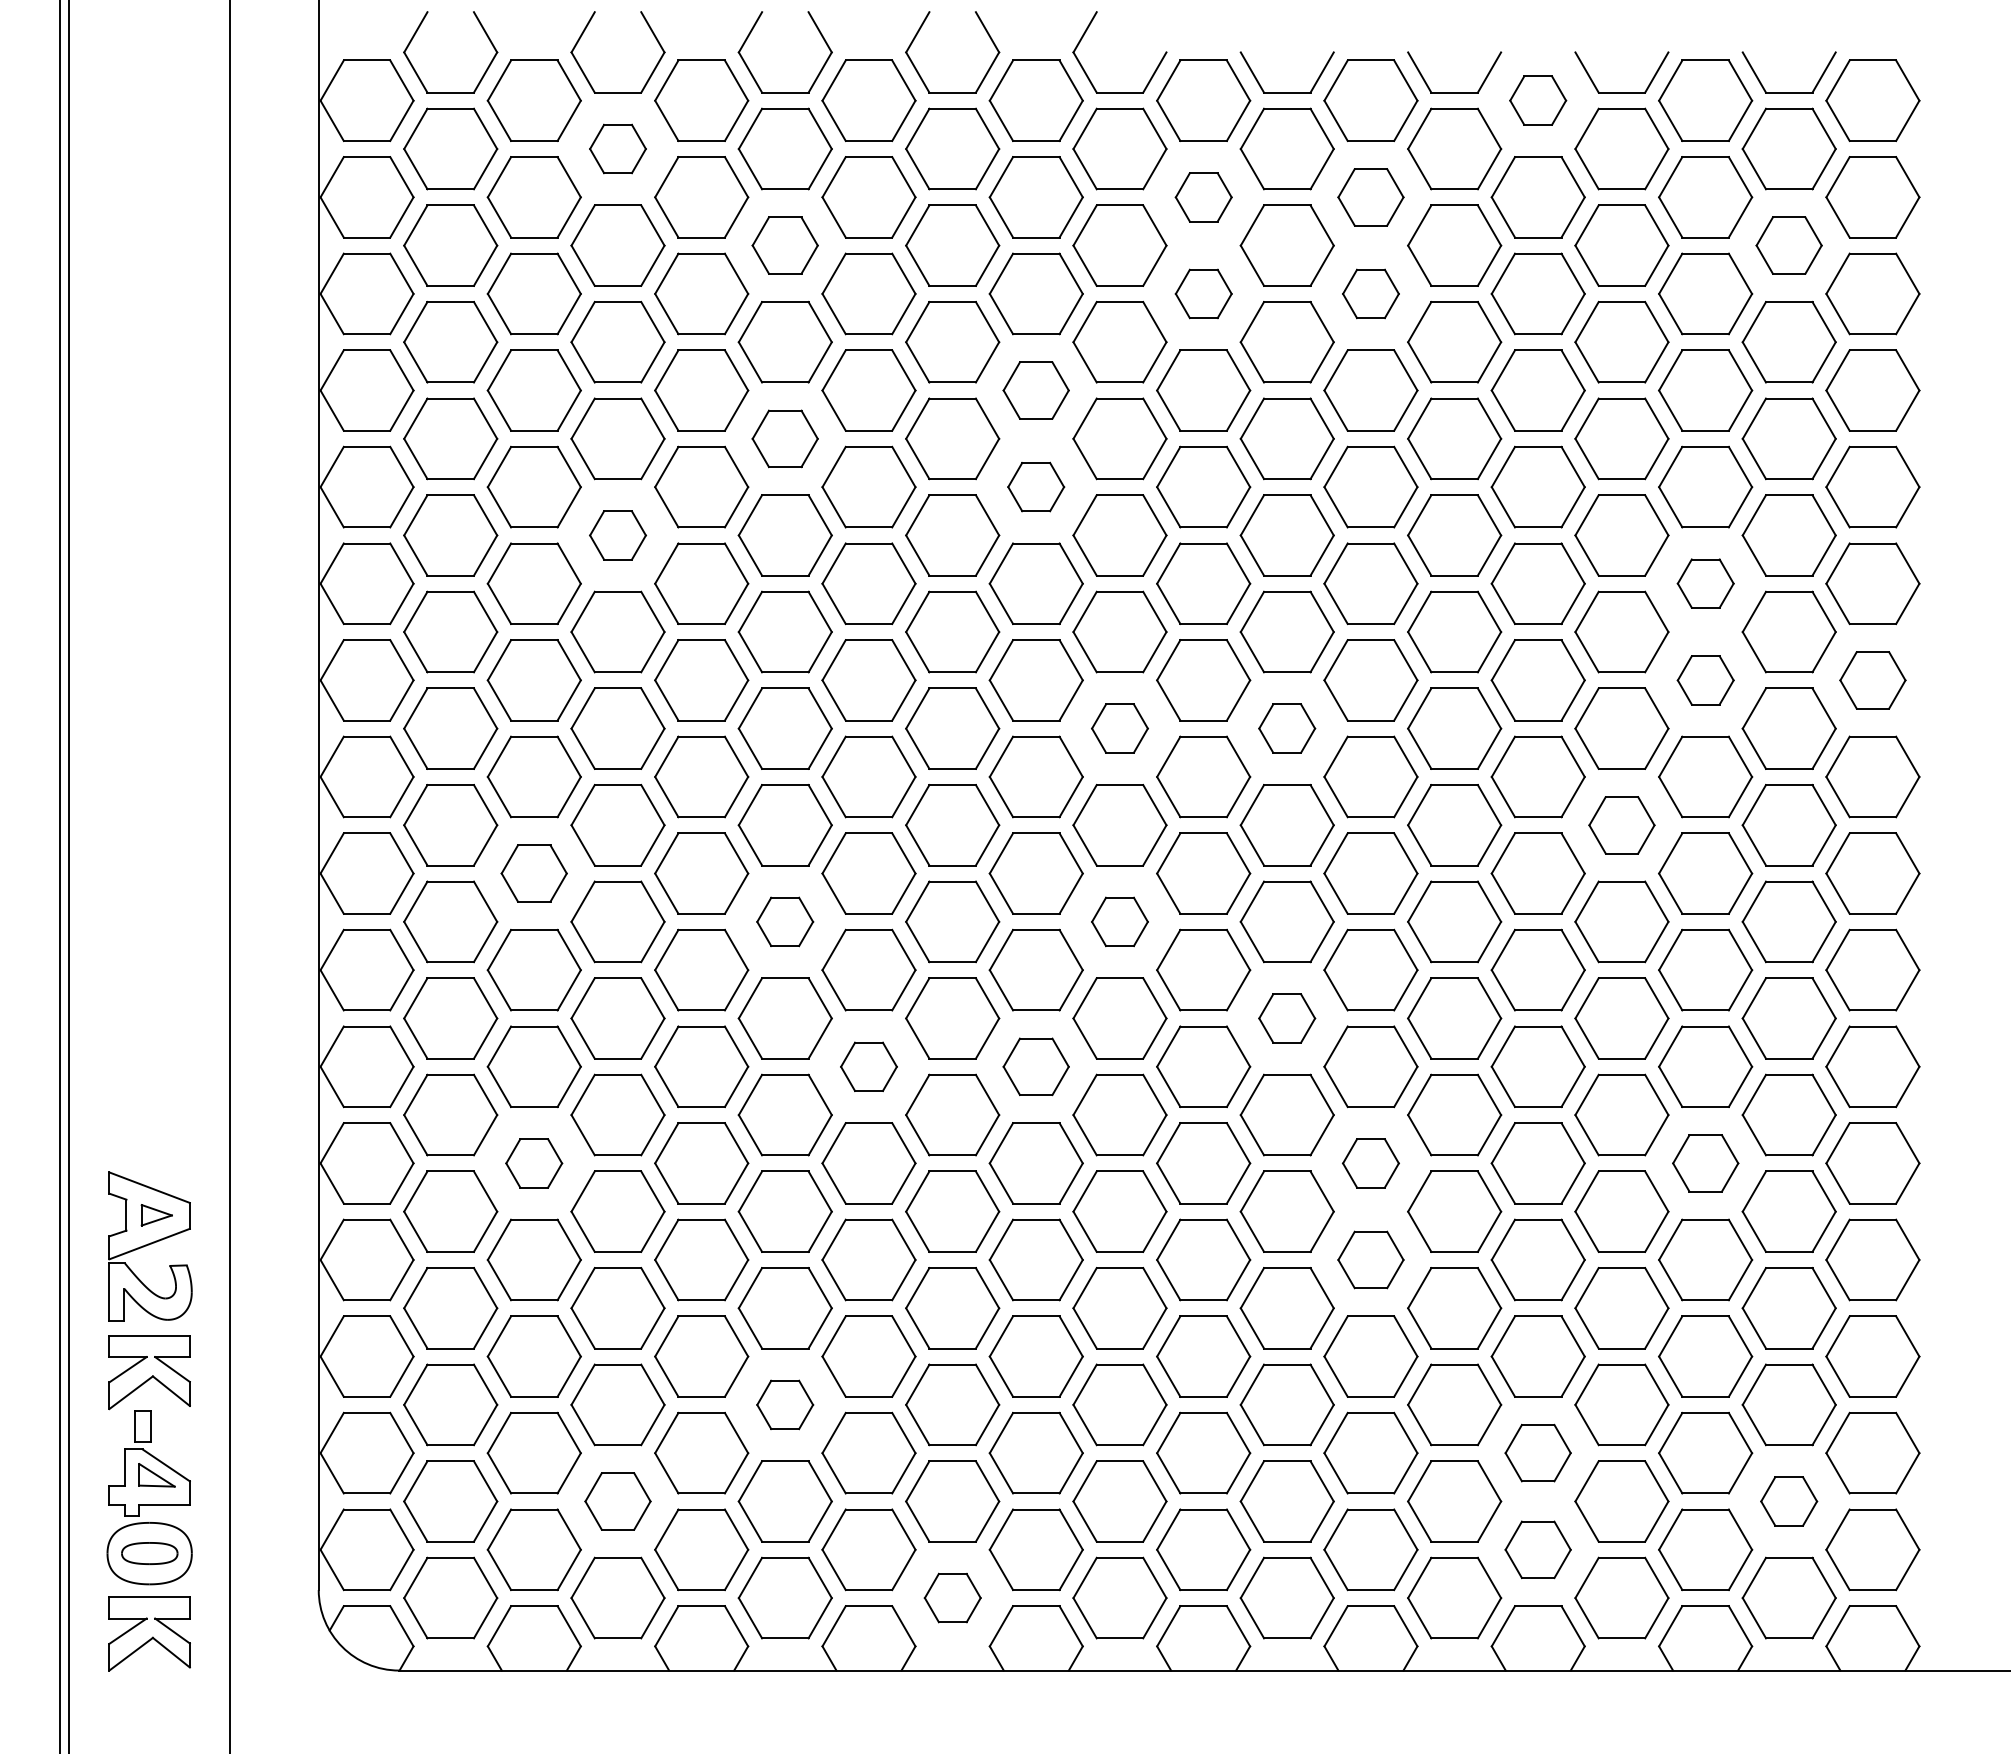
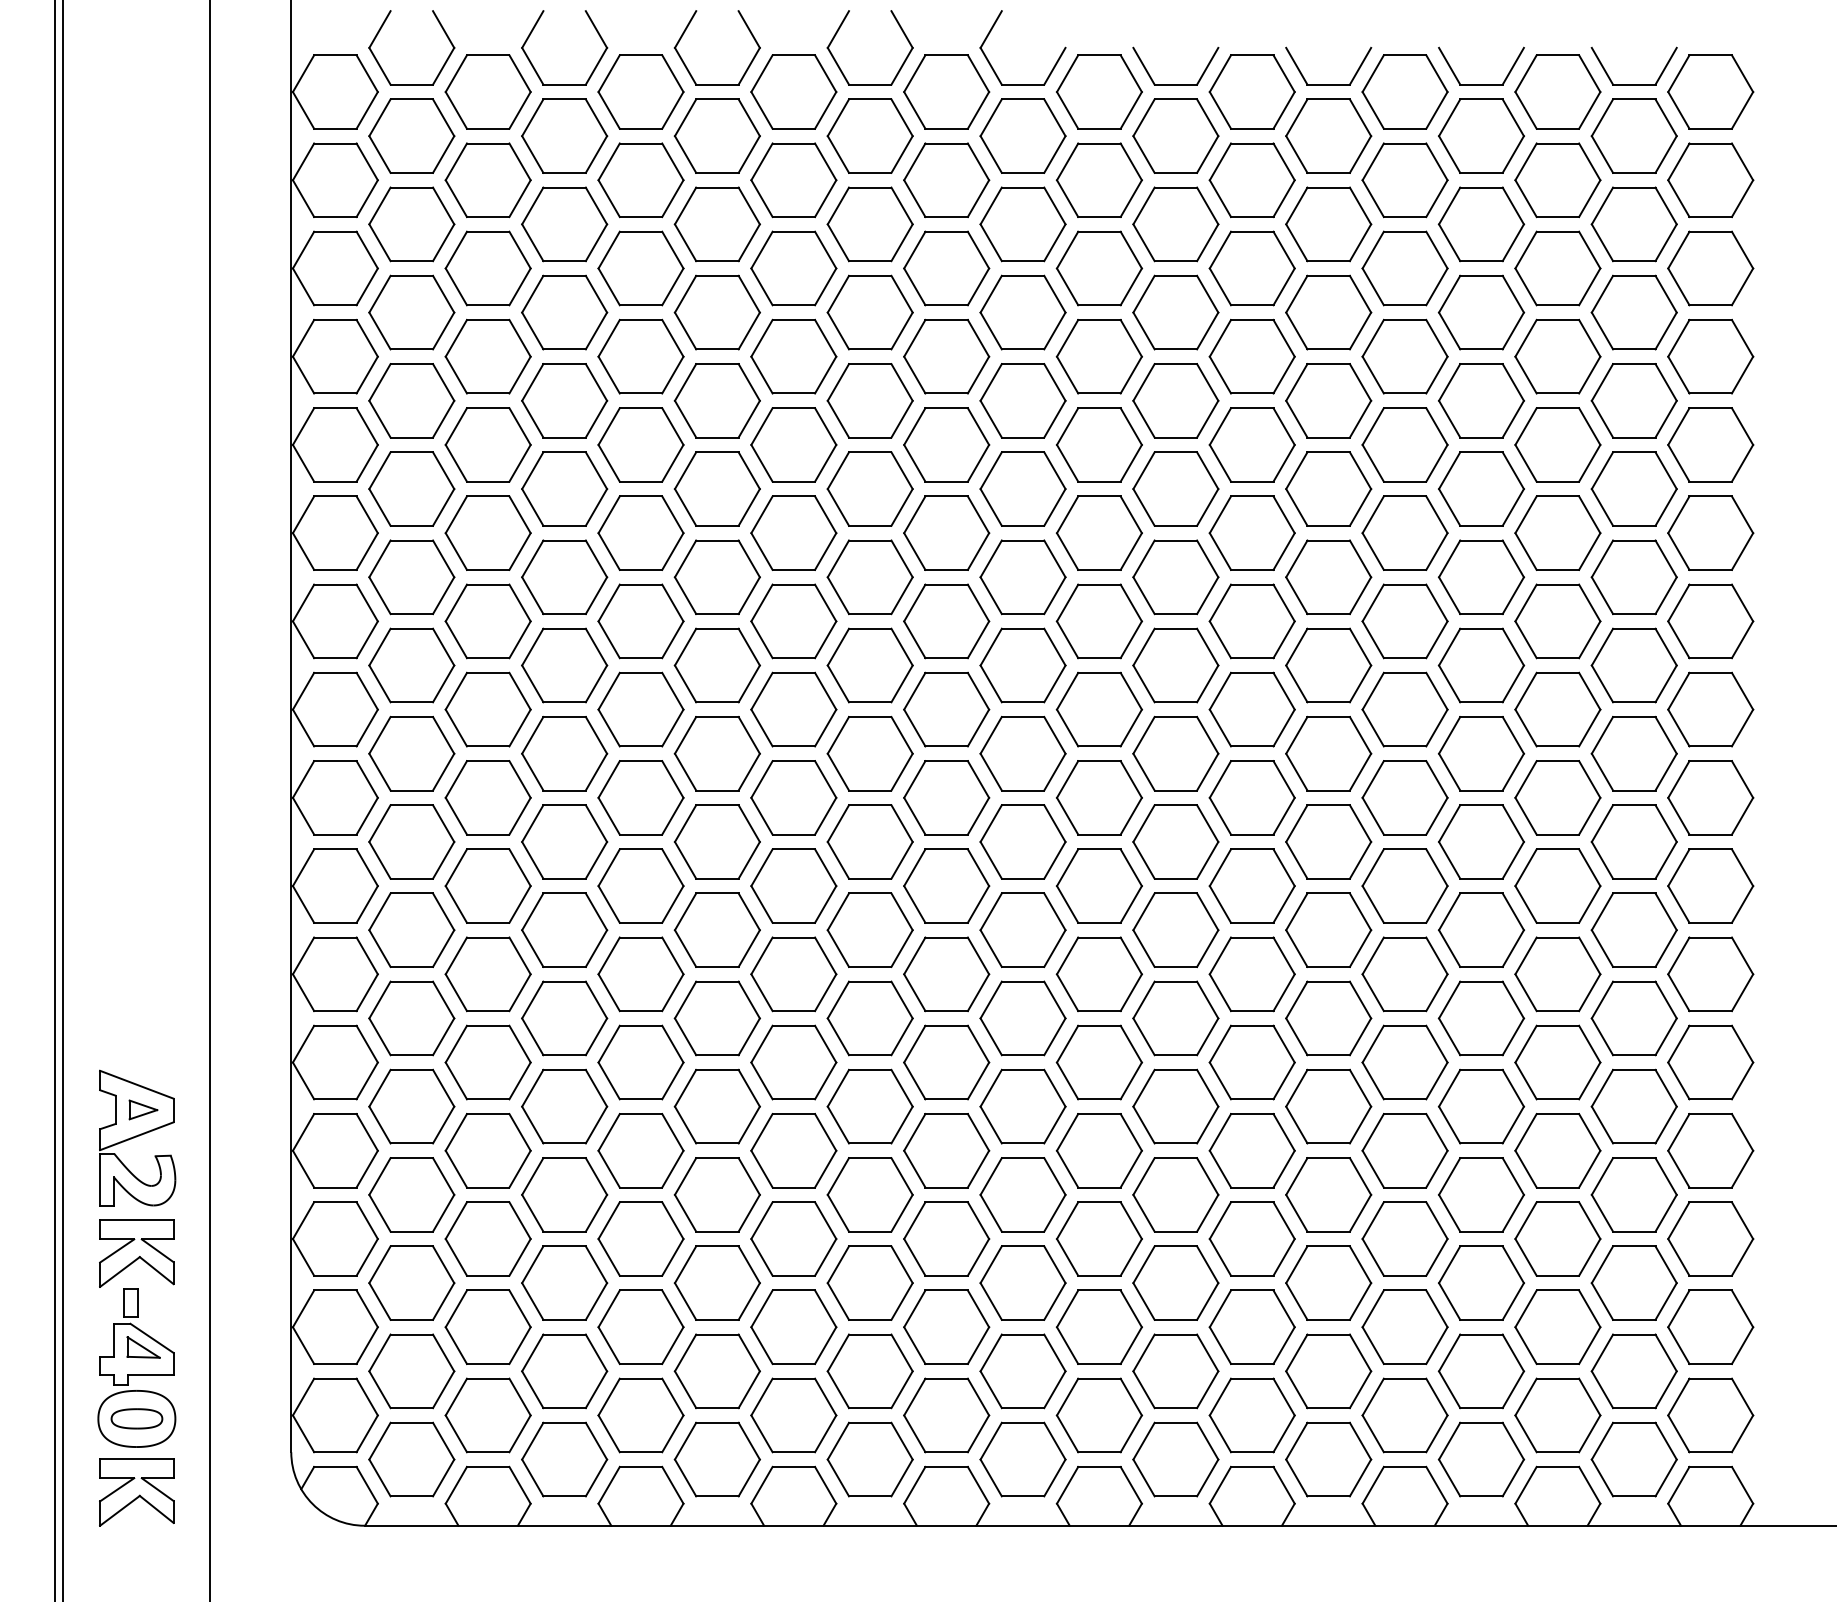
part: (1537, 100) -> (1404, 91), size x1.67
part: (617, 148) -> (564, 135), size x1.67
part: (1203, 197) -> (1099, 180), size x1.67
part: (1370, 197) -> (1251, 180), size x1.43
part: (784, 245) -> (716, 224), size x1.43
part: (1788, 245) -> (1633, 224), size x1.43
part: (1203, 293) -> (1099, 268), size x1.67
part: (1370, 293) -> (1251, 268), size x1.67
part: (1035, 390) -> (945, 356), size x1.43
part: (784, 438) -> (716, 400), size x1.43
part: (1035, 486) -> (945, 444), size x1.67
part: (617, 535) -> (564, 489), size x1.67
part: (1705, 583) -> (1557, 532), size x1.67
part: (1705, 680) -> (1557, 621), size x1.67
part: (1872, 680) -> (1710, 621), size x1.43
part: (1119, 728) -> (1022, 665), size x1.67
part: (1286, 728) -> (1175, 665), size x1.67
part: (1621, 825) -> (1481, 753), size x1.43
part: (533, 873) -> (487, 797), size x1.43
part: (784, 921) -> (716, 841), size x1.67
part: (1119, 921) -> (1022, 841), size x1.67
part: (1286, 1018) -> (1175, 930), size x1.67
part: (868, 1066) -> (793, 974), size x1.67
part: (1035, 1066) -> (945, 974), size x1.43
part: (533, 1163) -> (487, 1062), size x1.67
part: (1370, 1163) -> (1251, 1062), size x1.67
part: (1705, 1163) -> (1557, 1062), size x1.43
part: (1370, 1259) -> (1251, 1150), size x1.43
part: (784, 1404) -> (716, 1282), size x1.67
part: (1537, 1452) -> (1404, 1326), size x1.43
part: (617, 1501) -> (564, 1371), size x1.43
part: (1788, 1501) -> (1633, 1371), size x1.67
part: (1537, 1549) -> (1404, 1415), size x1.43
part: (952, 1597) -> (870, 1459), size x1.67

